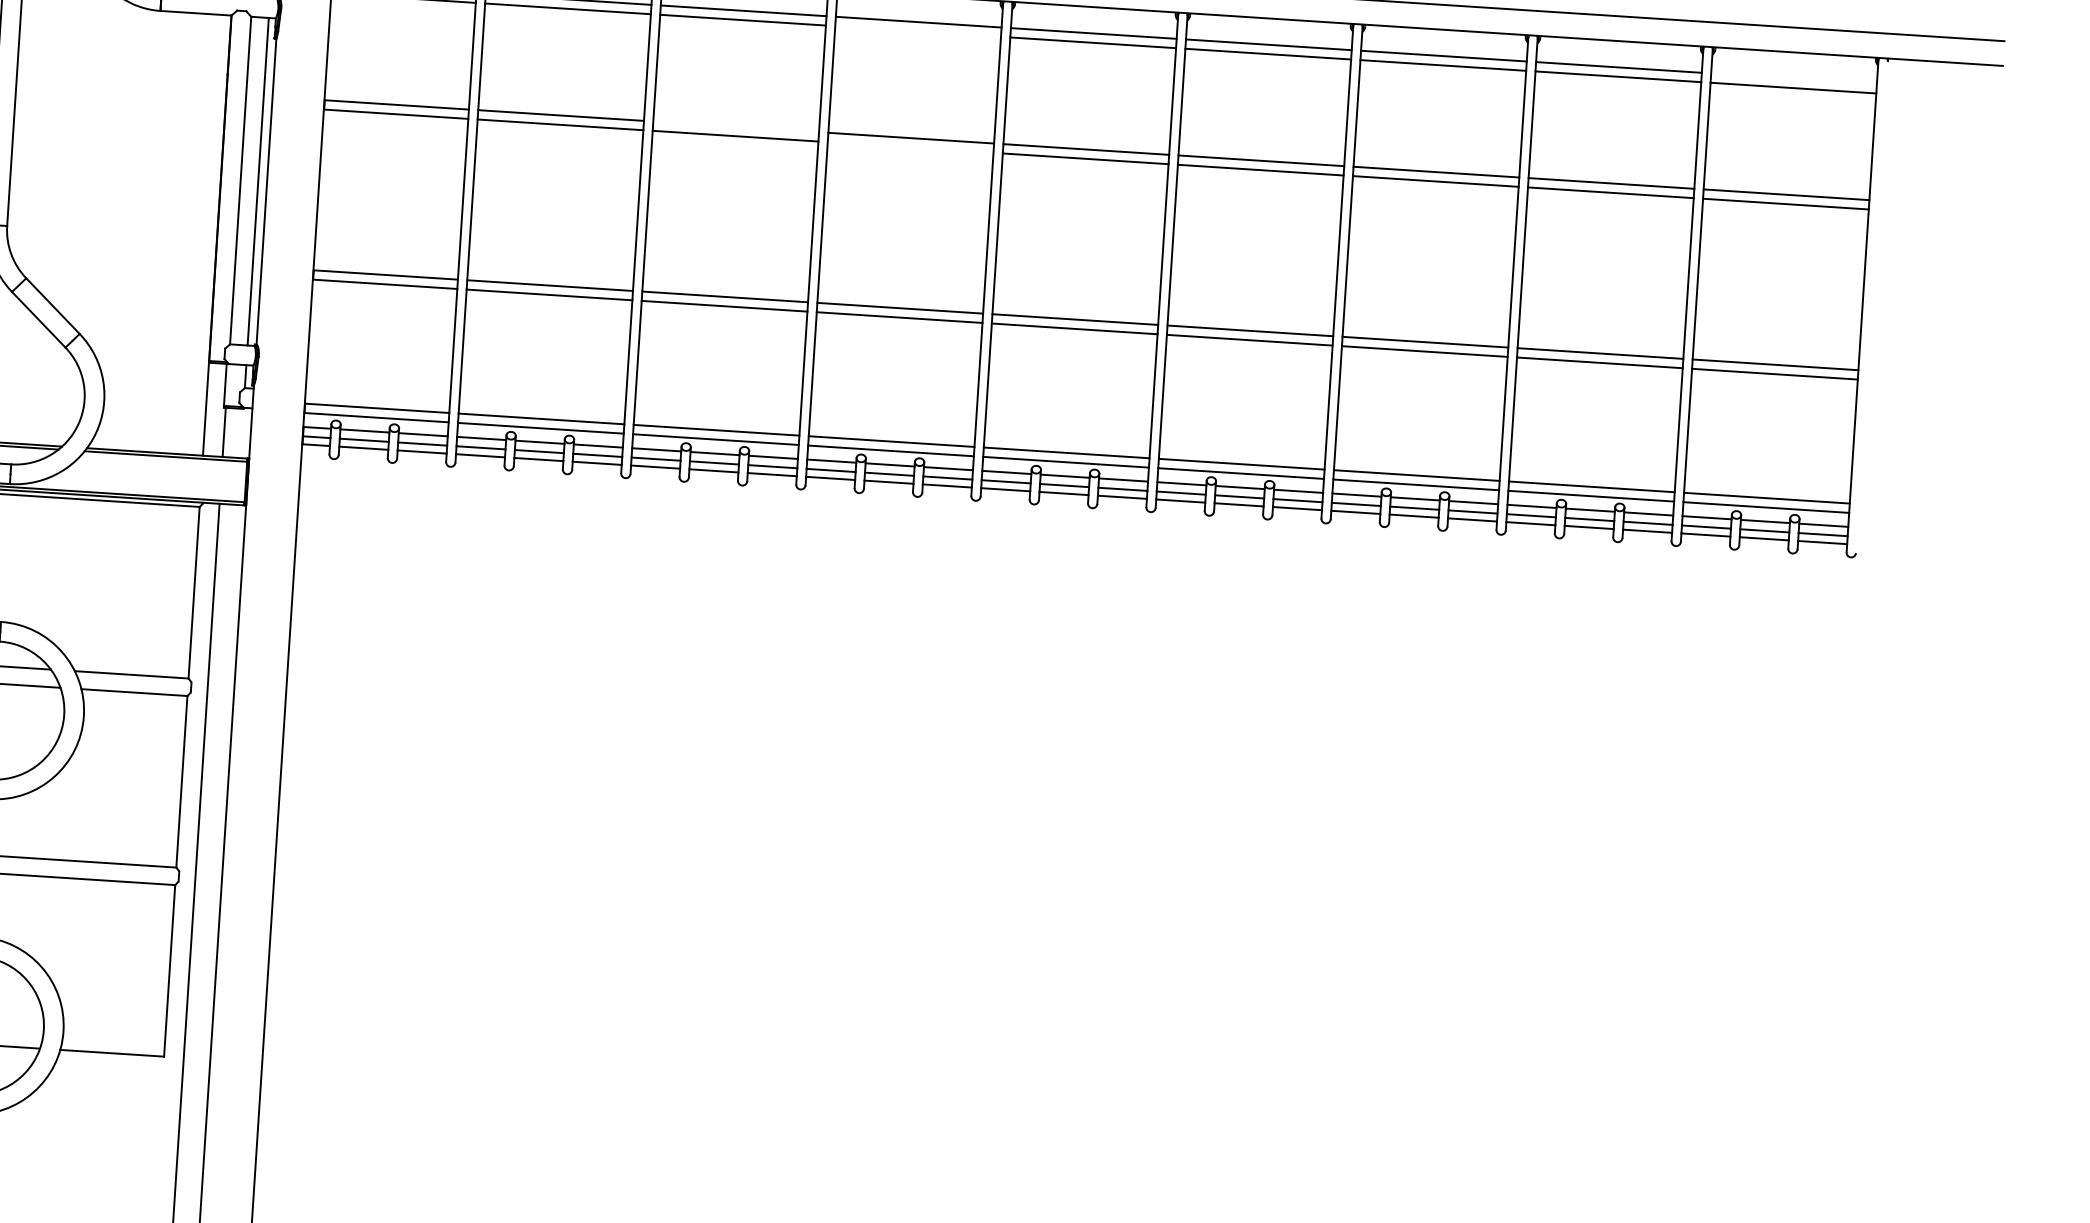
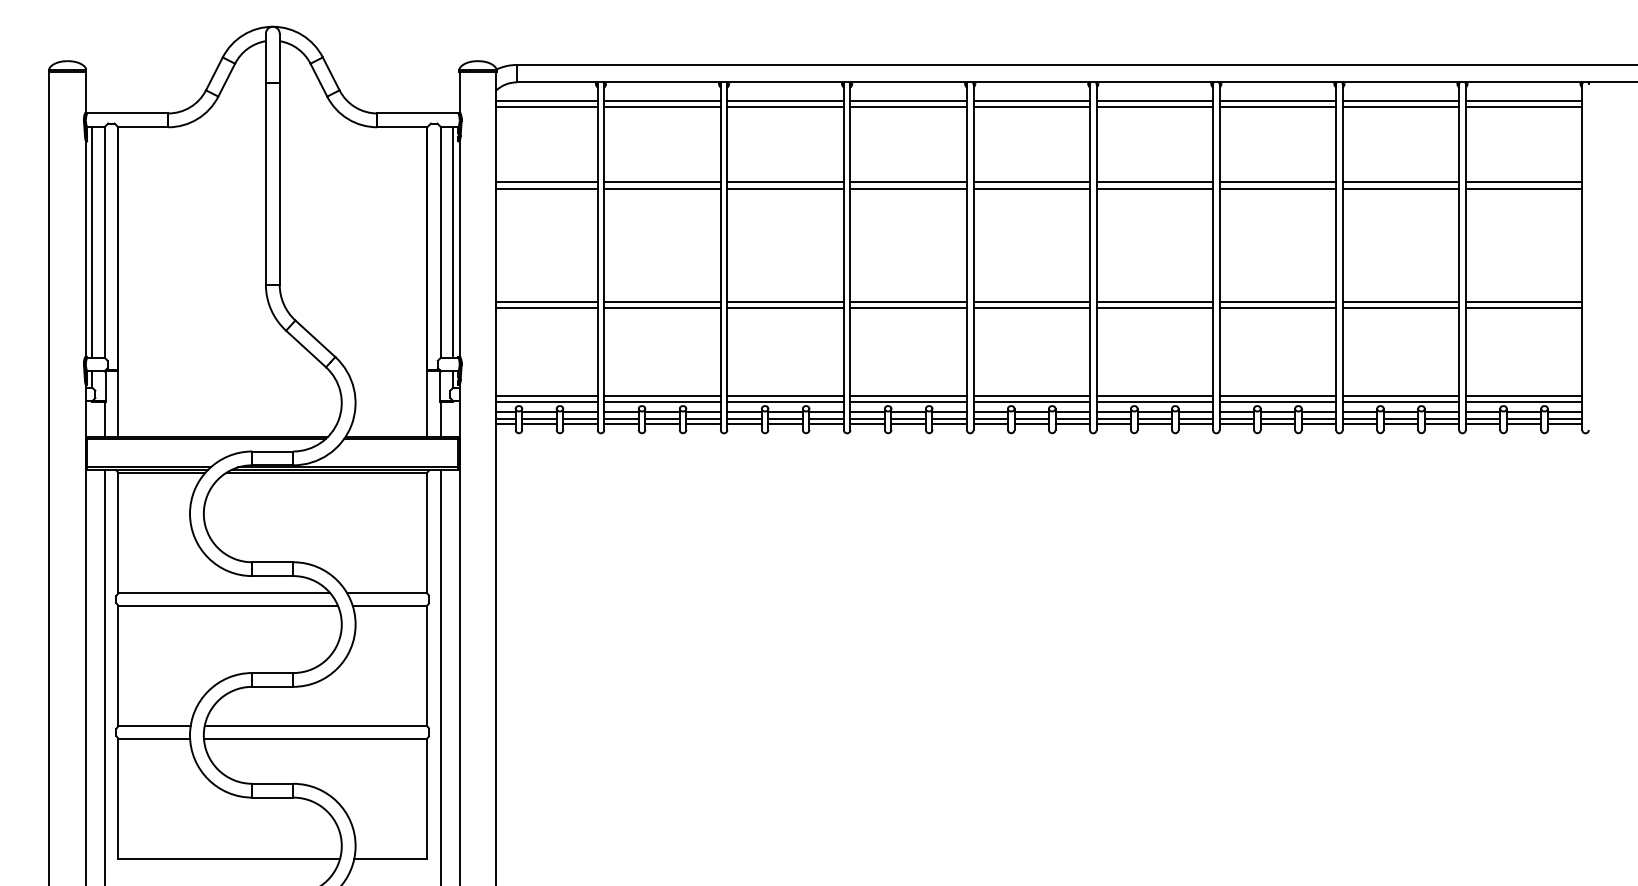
line: (917, 31) -> (908, 107), added
line: (1793, 78) -> (1523, 100), added
line: (736, 127) -> (785, 182), added
line: (910, 146) -> (908, 188), added

